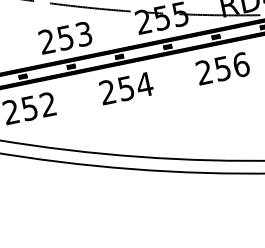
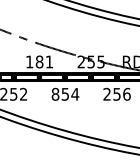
text: (65, 37) -> (39, 61), 253 -> 181
text: (107, 92) -> (55, 94), 254 -> 854

